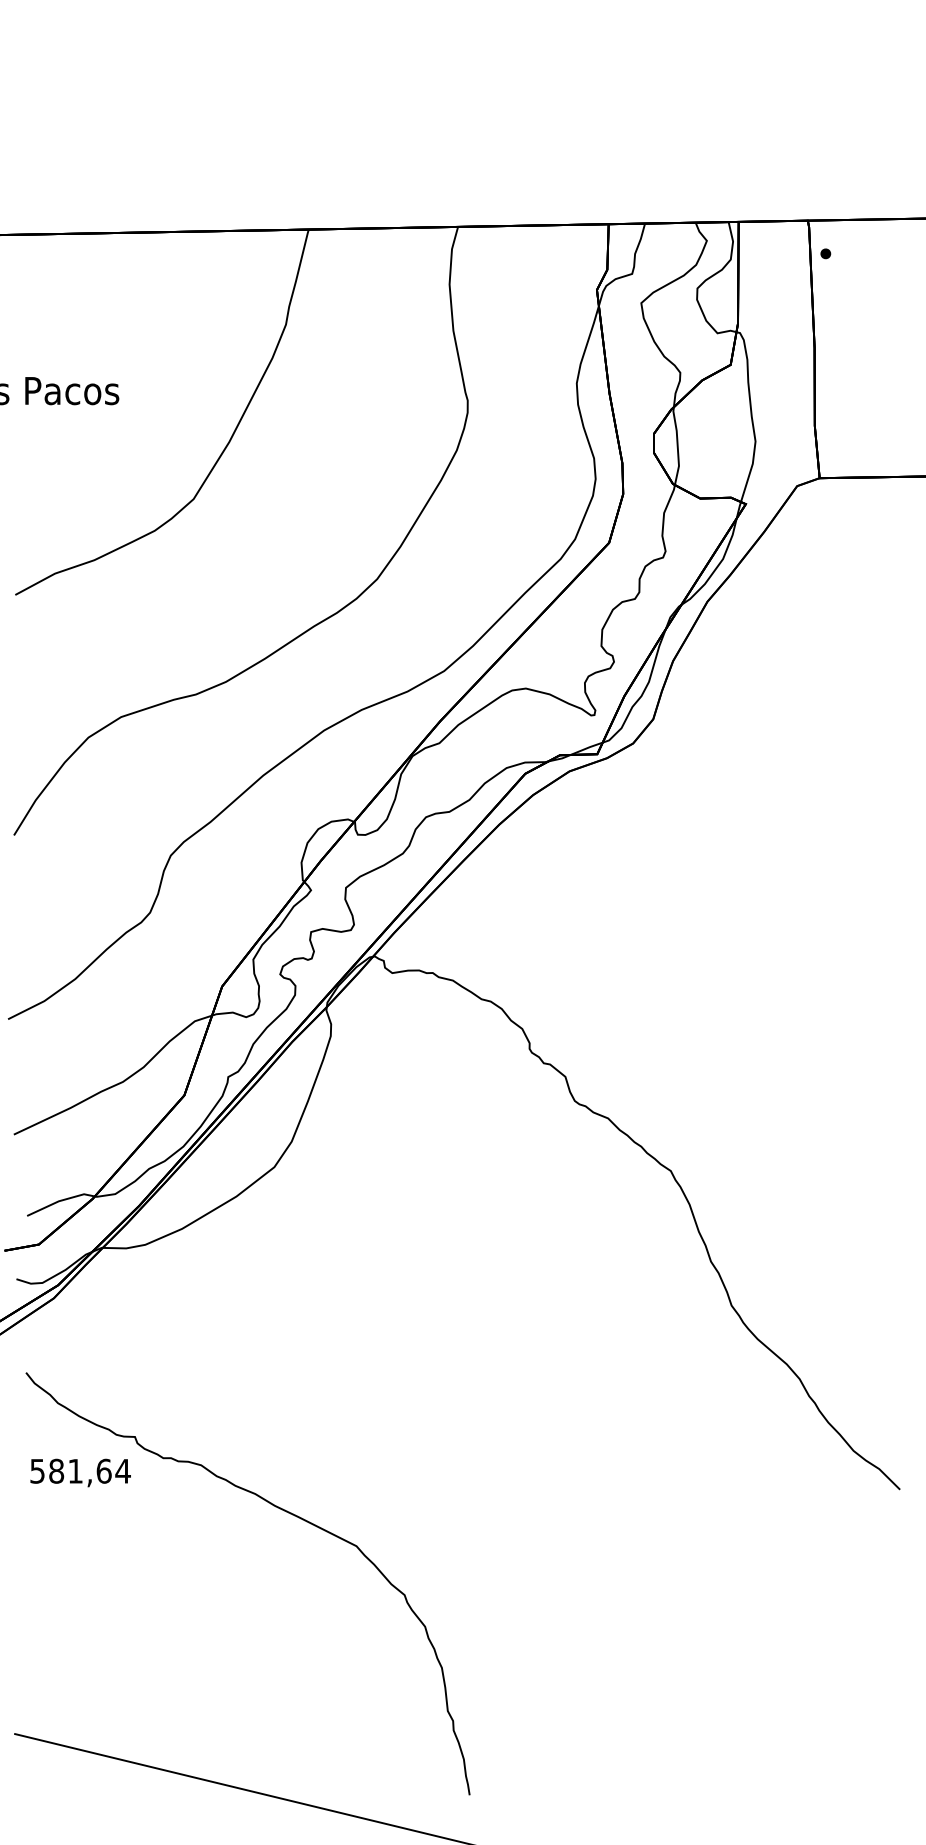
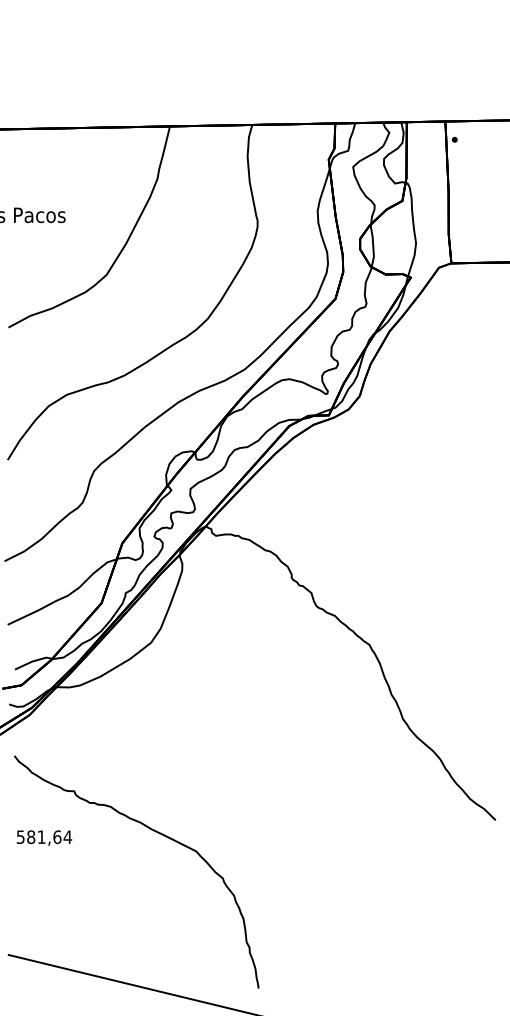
text: (80, 1471) -> (44, 837), moved

